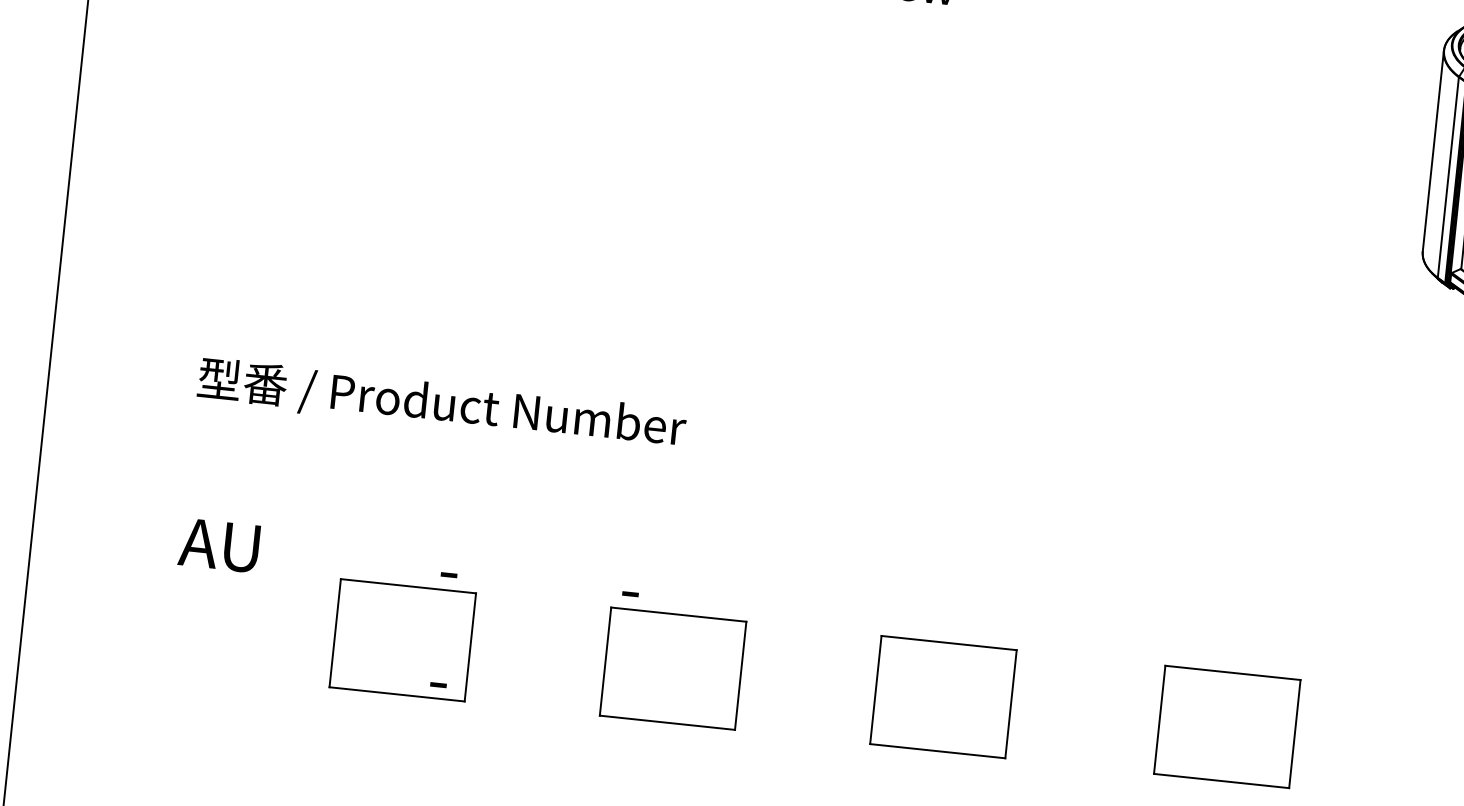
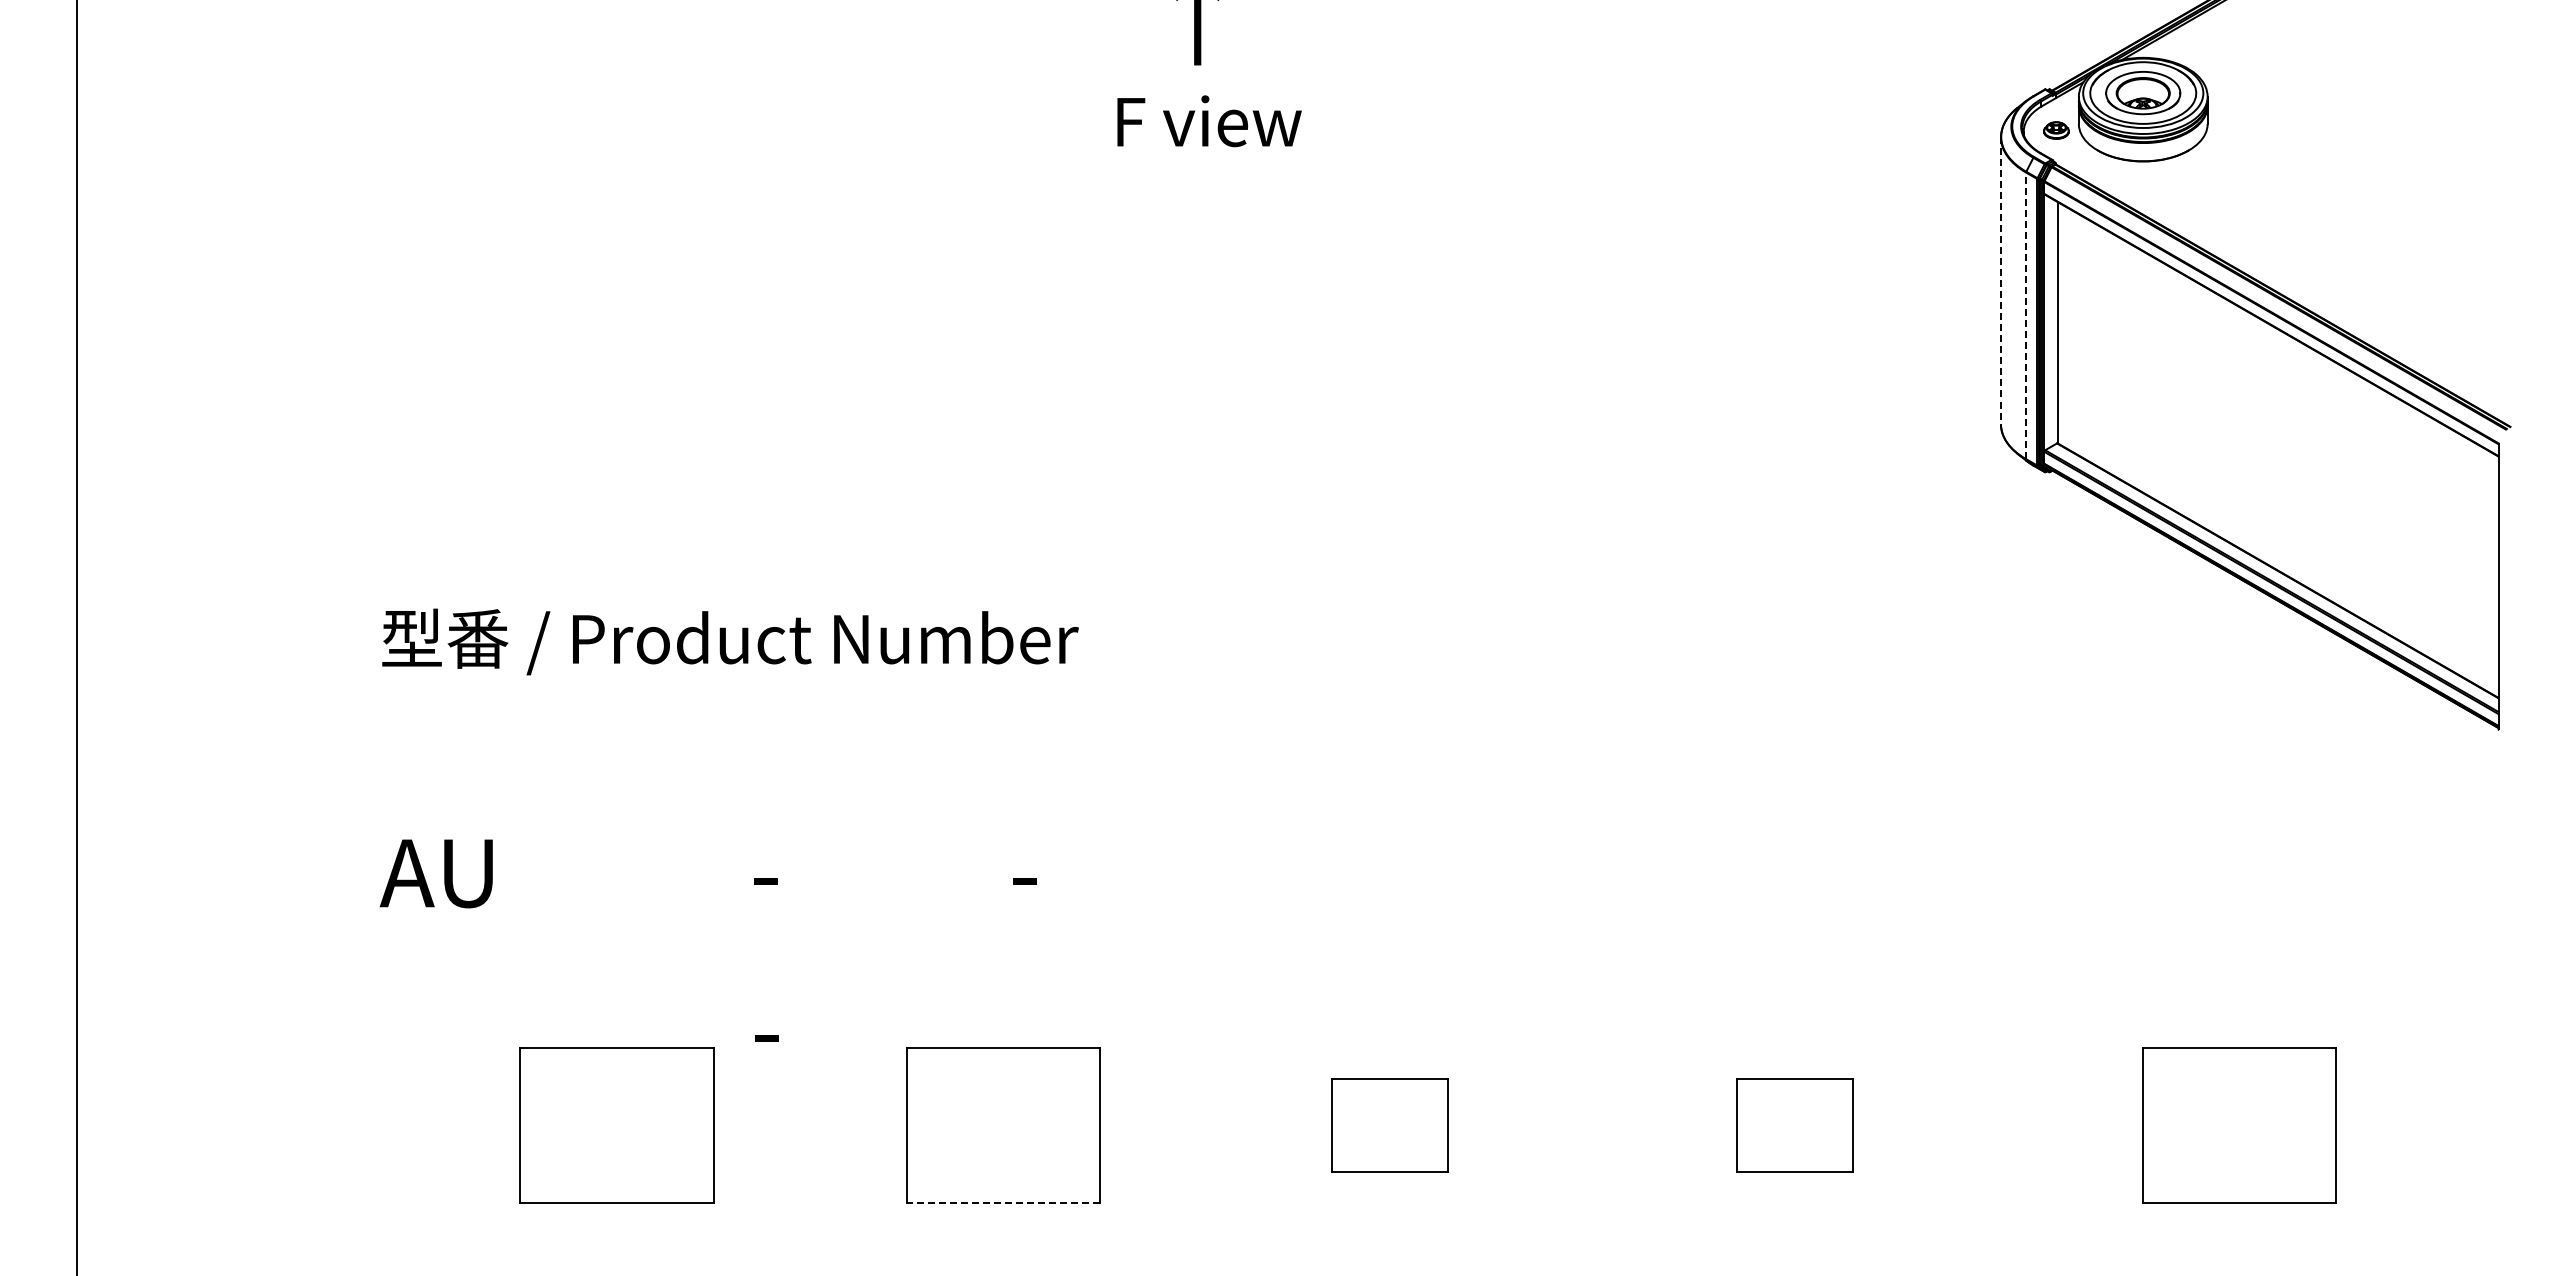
line: (1432, 151) -> (2000, 281), solid -> dashed
line: (1448, 177) -> (2026, 315), solid -> dashed
text: (427, 532) -> (728, 824), moved
part: (943, 697) -> (1389, 1125), size x0.6
line: (667, 722) -> (1003, 1202), solid -> dashed
part: (1227, 727) -> (1795, 1125), size x0.6

